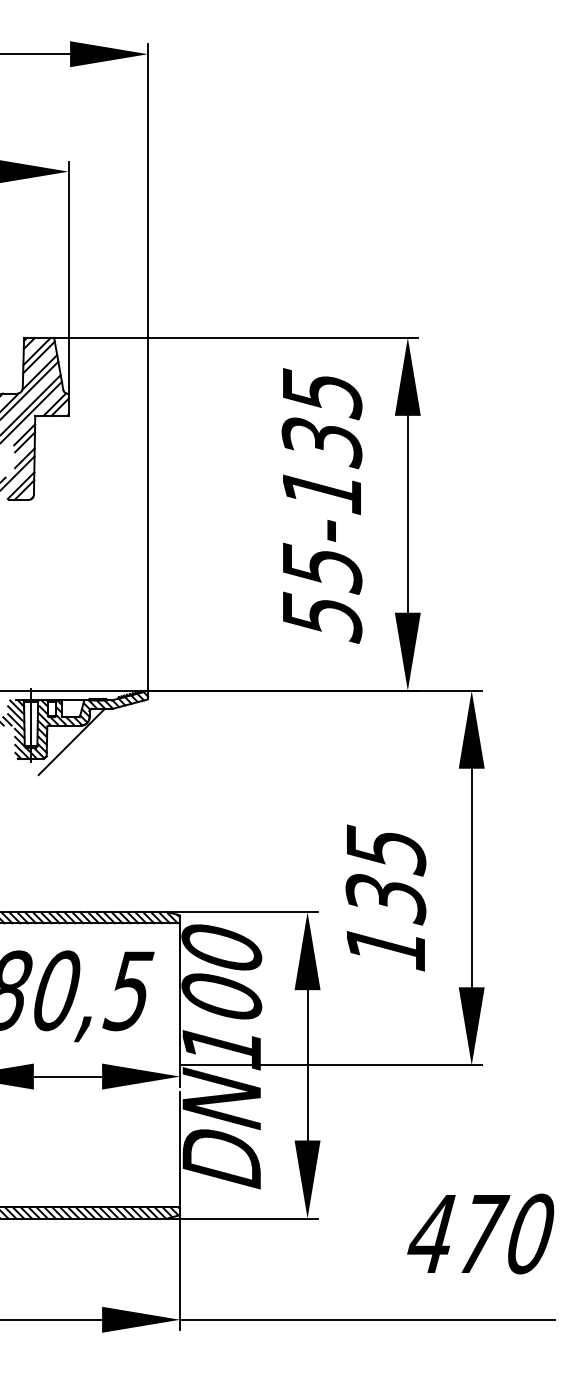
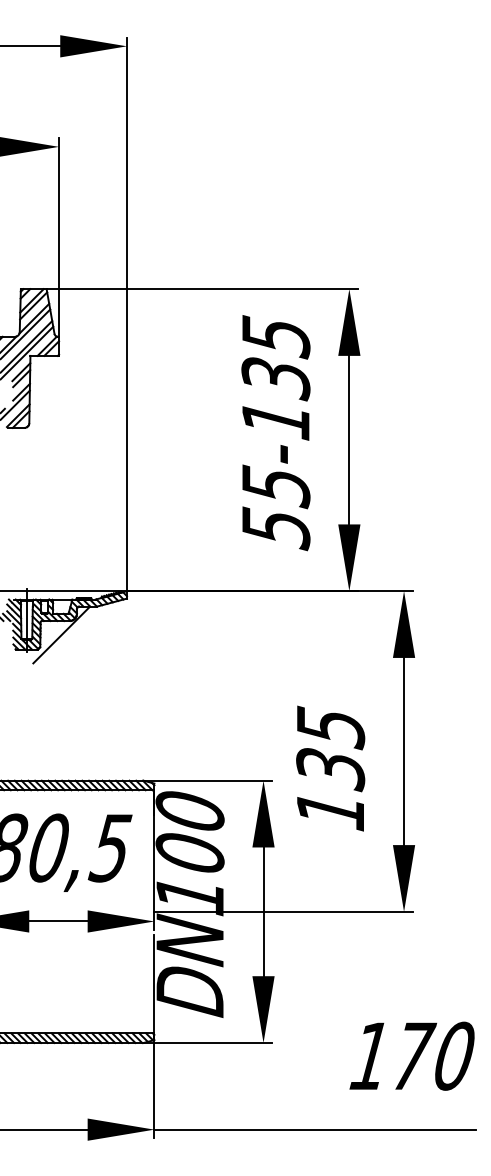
text: (431, 1233) -> (369, 1055), 470 -> 170

